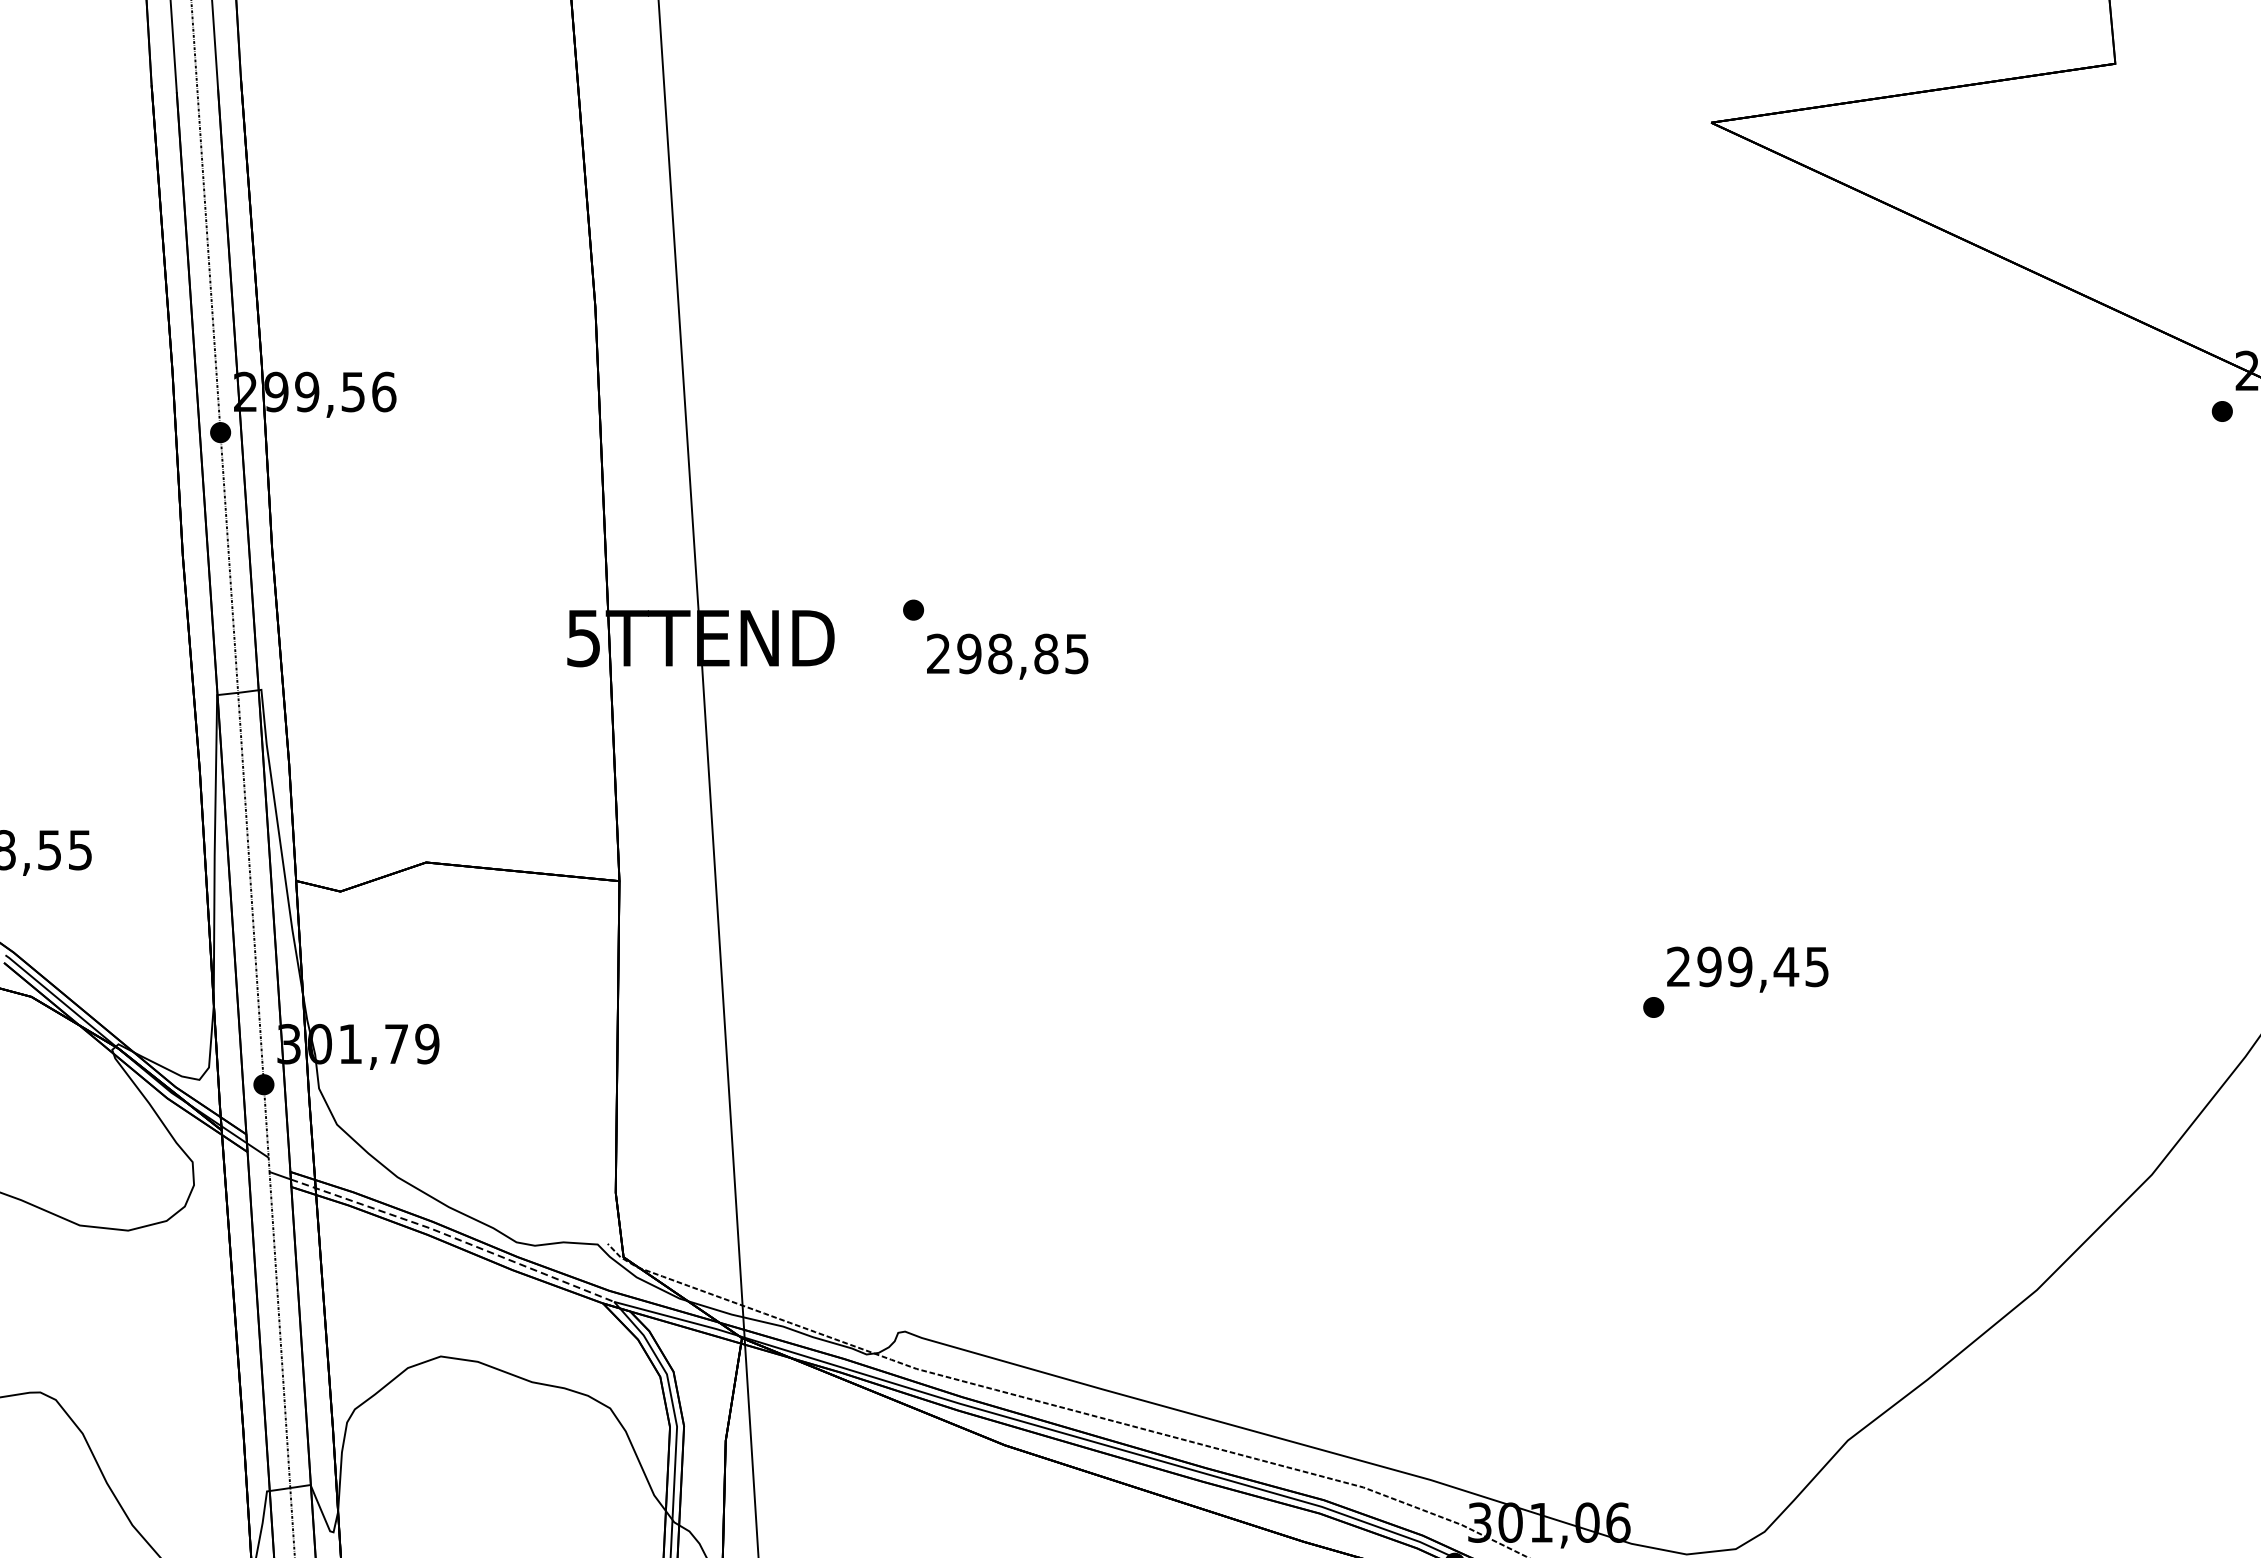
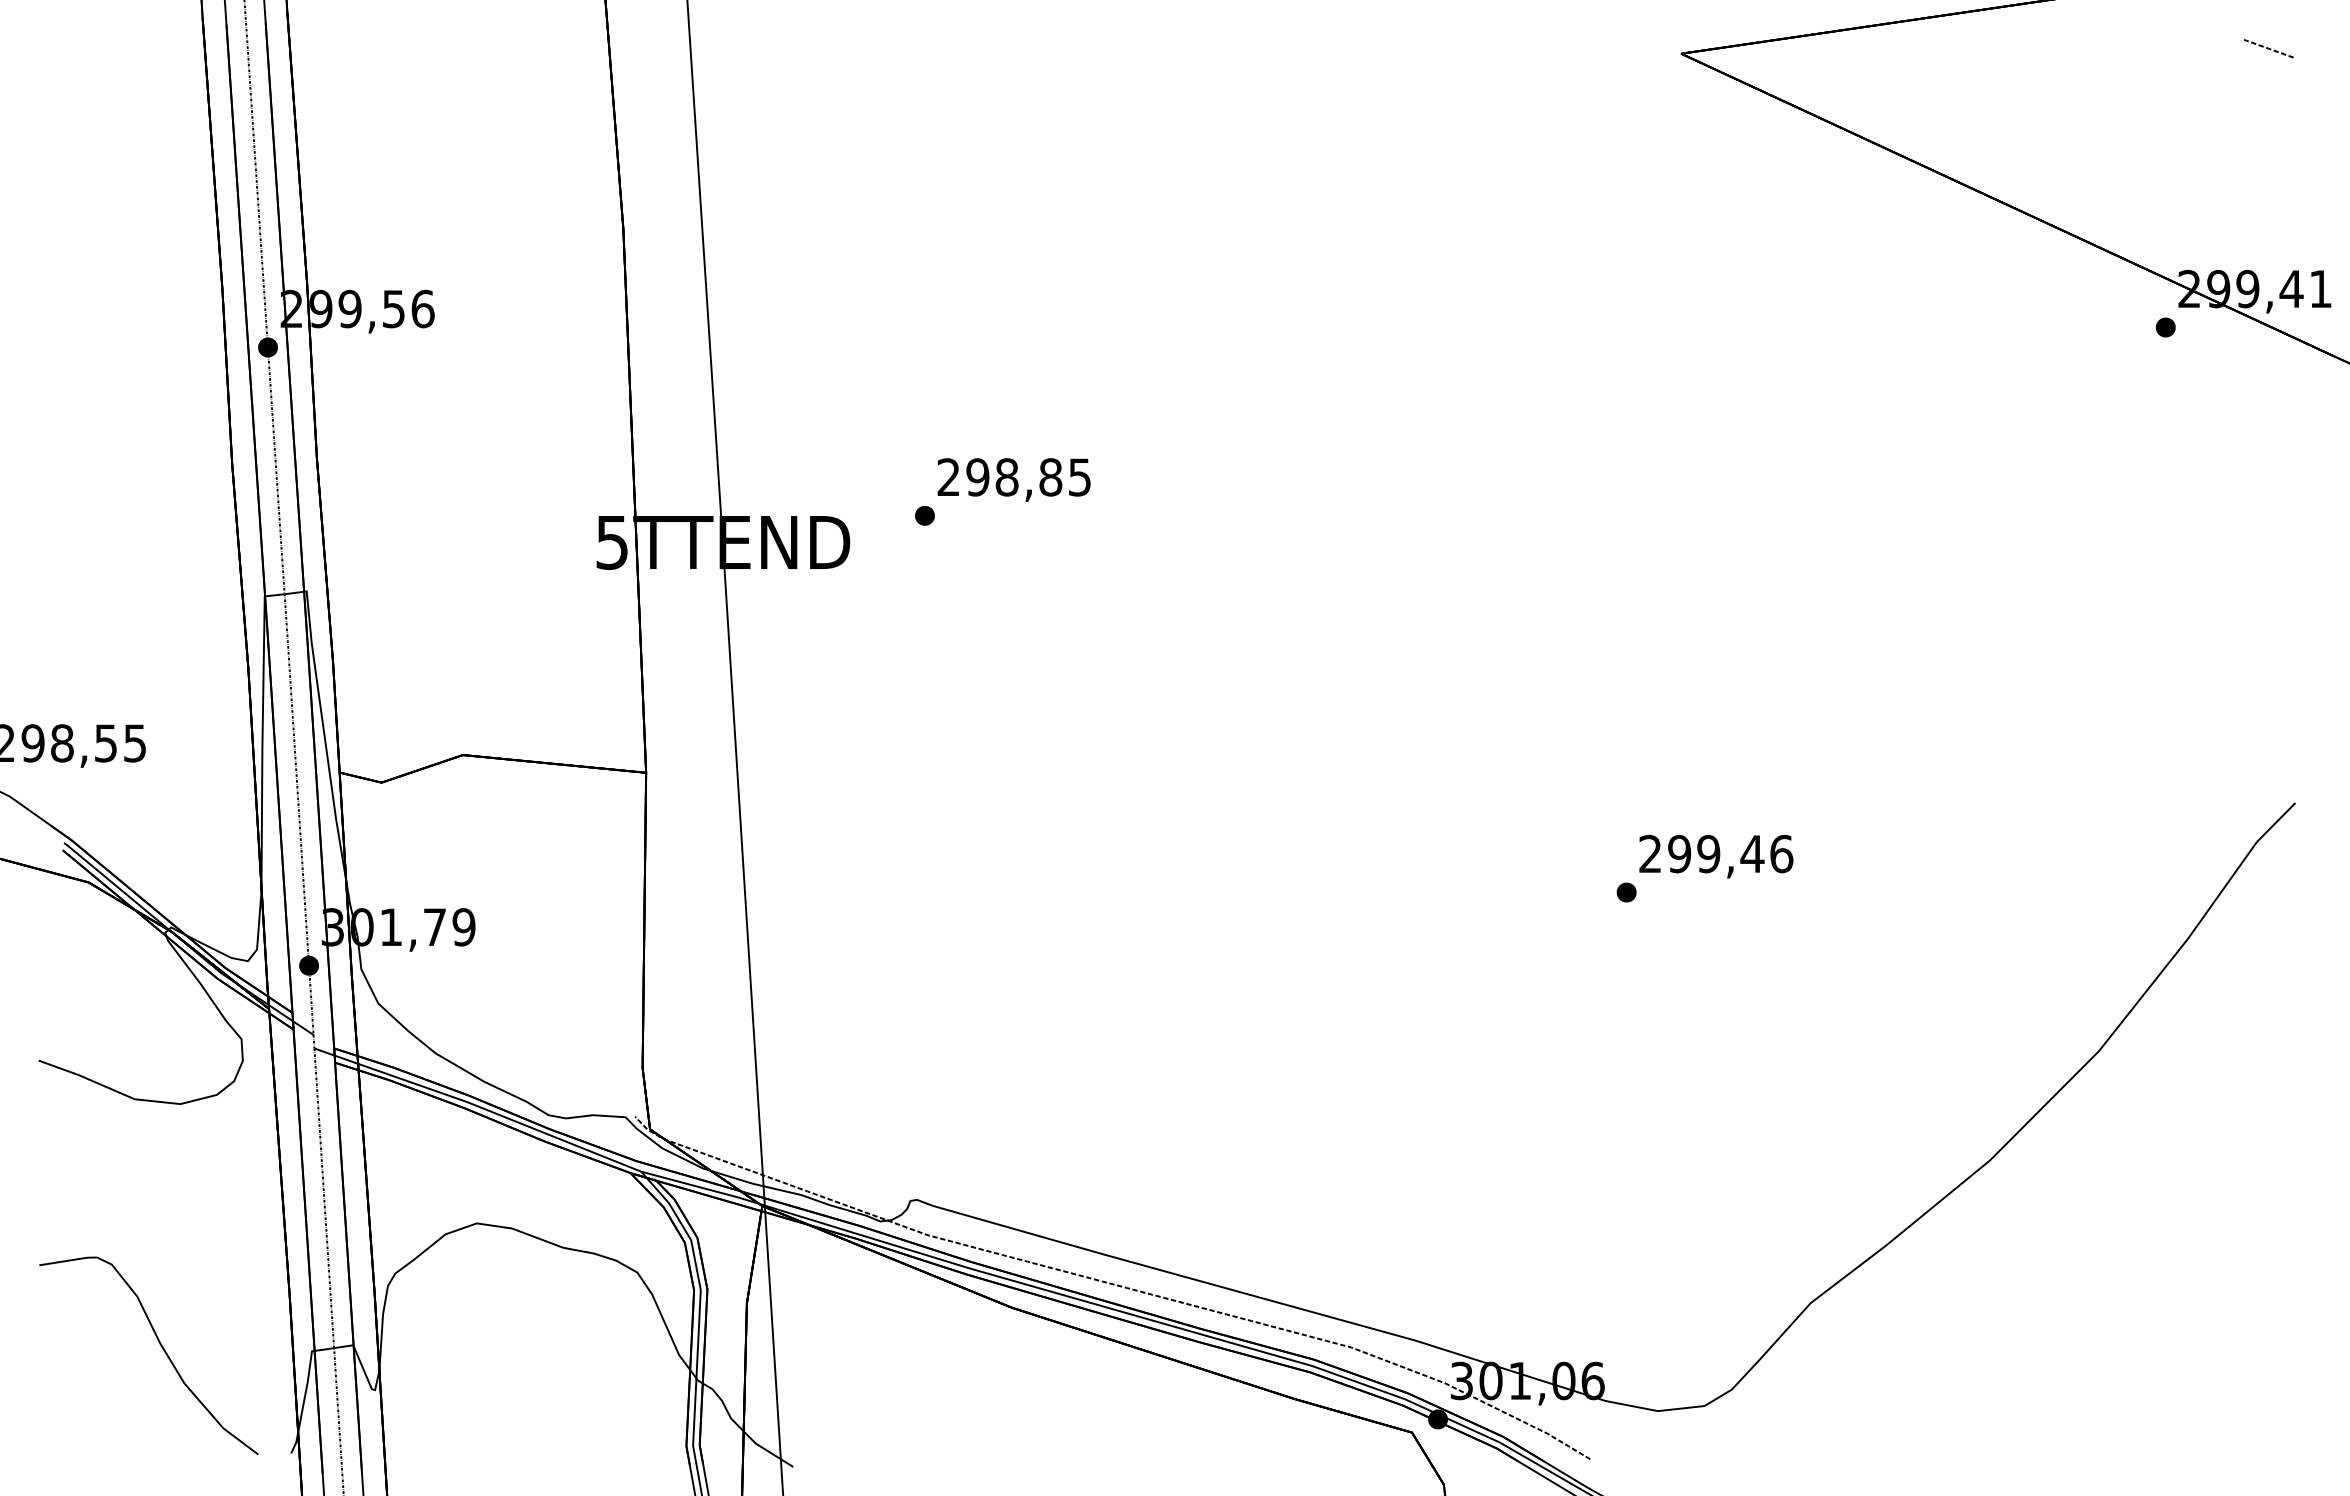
text: (1006, 656) -> (1013, 479), moved
text: (1817, 966) -> (1781, 853), 299,45 -> 299,46
line: (453, 1237) -> (488, 1110), dashed -> solid

